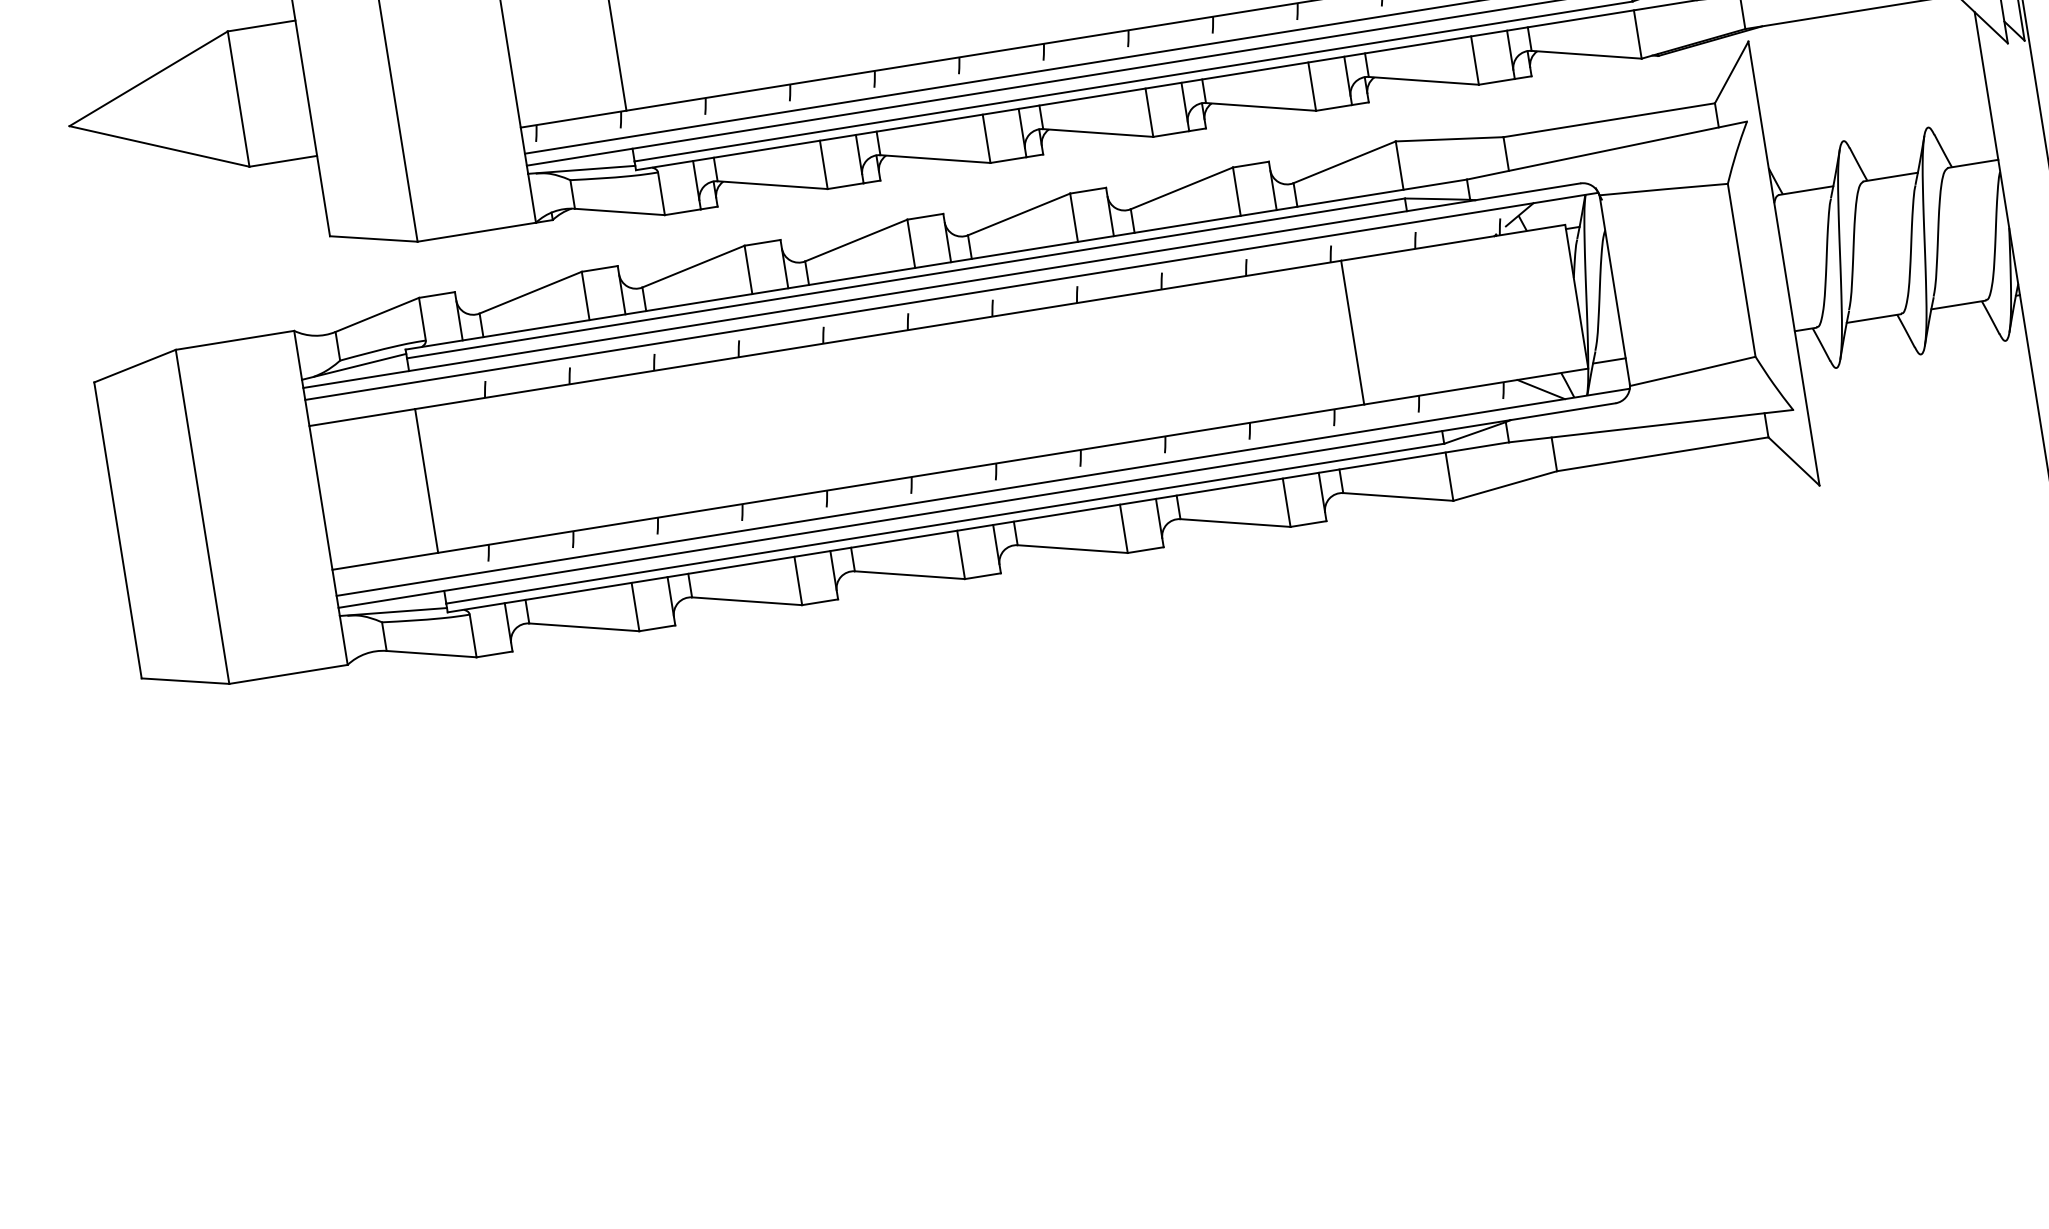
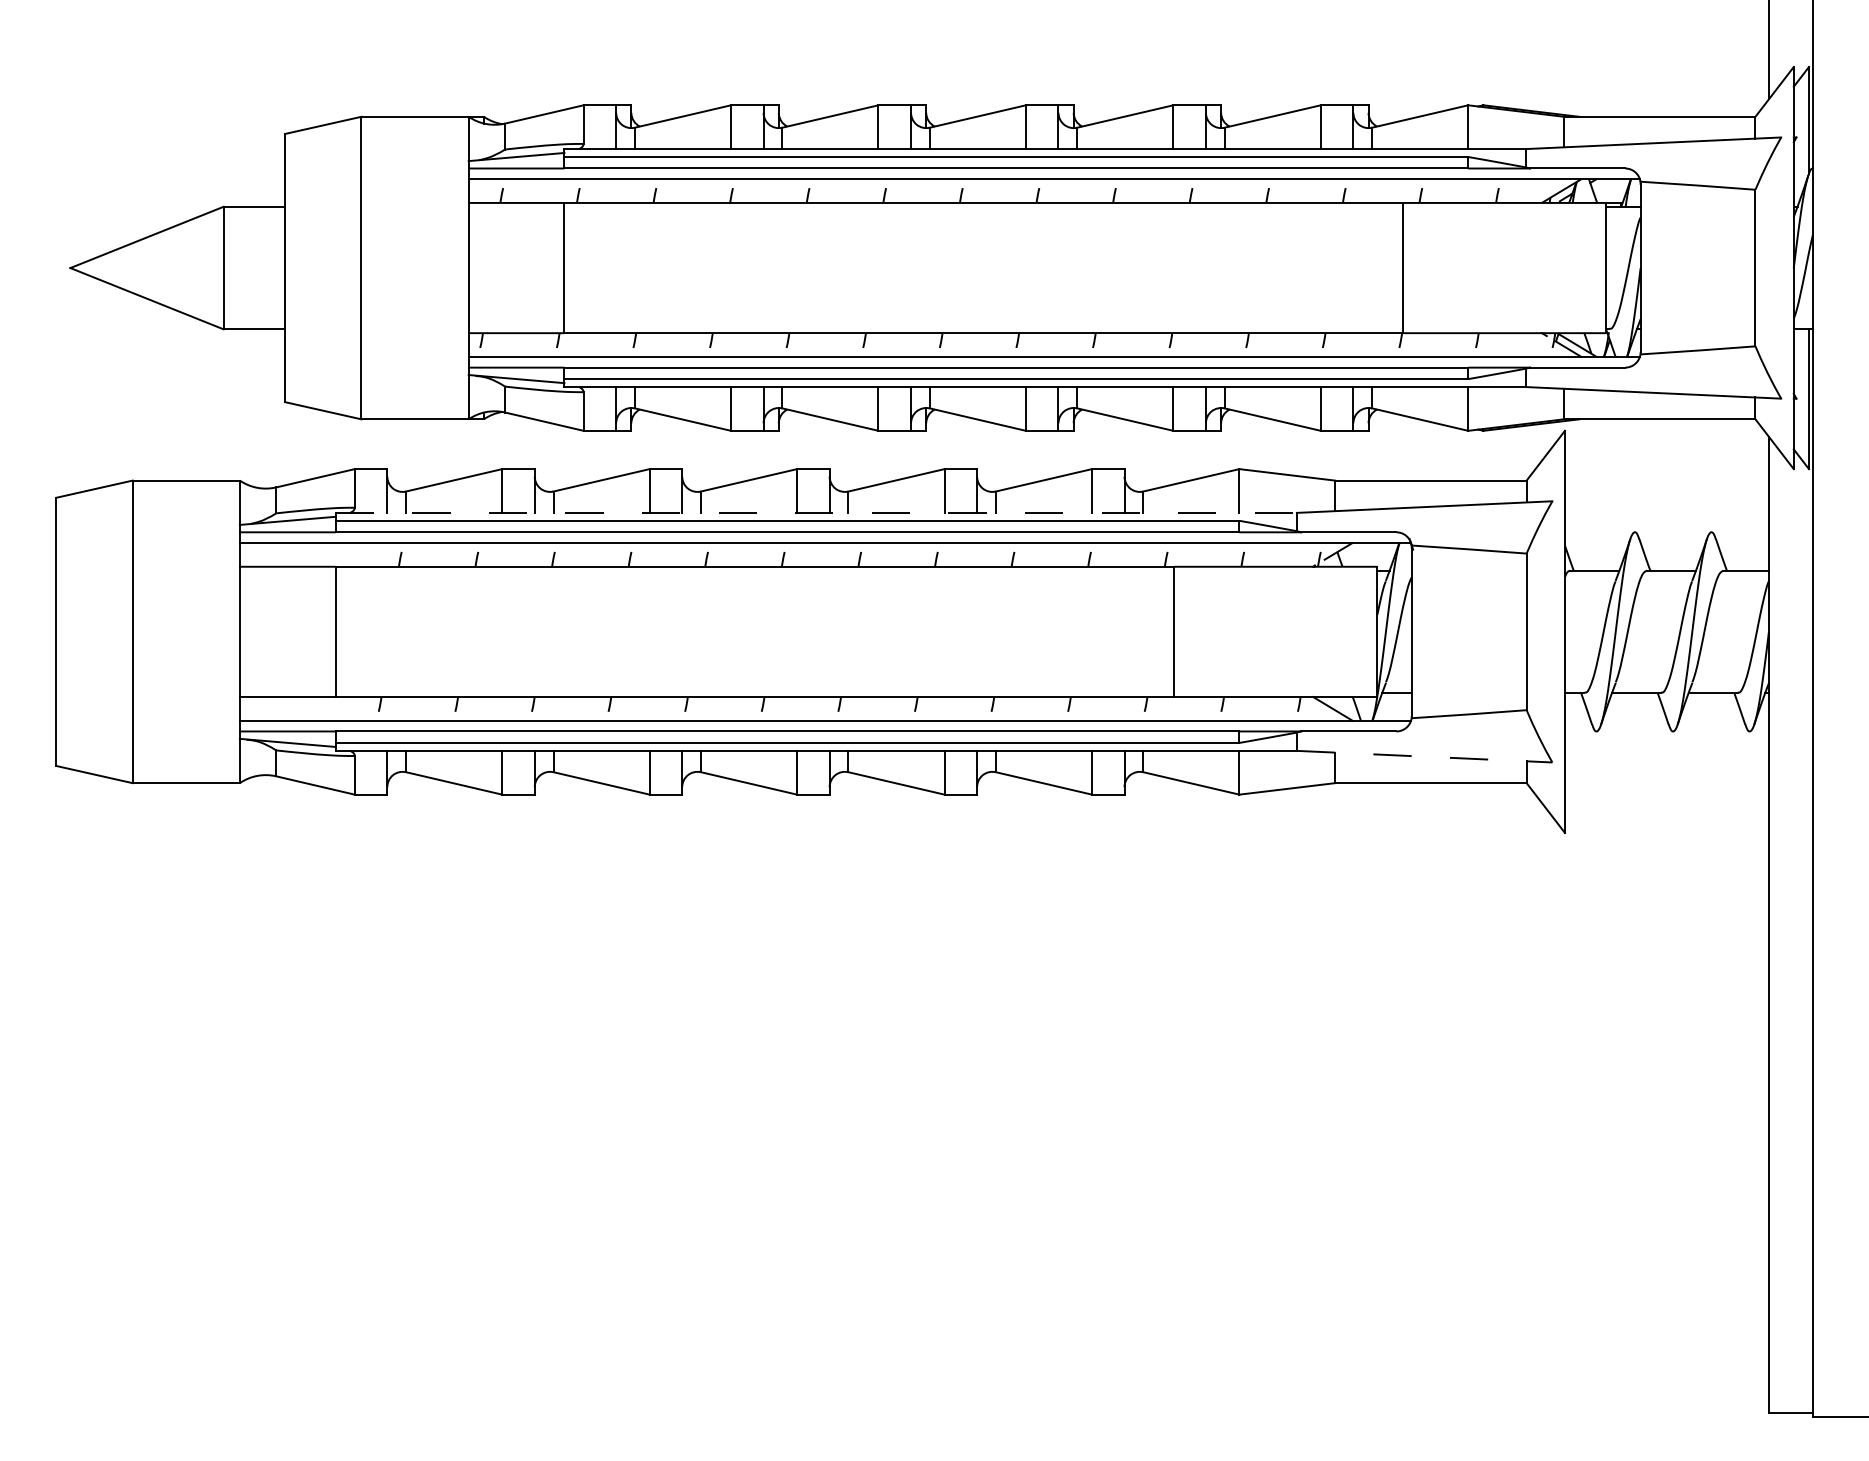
line: (936, 264) -> (816, 512), solid -> dashed
line: (1650, 425) -> (1424, 756), solid -> dashed

